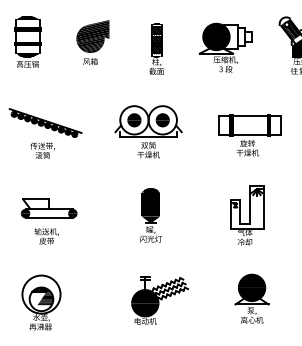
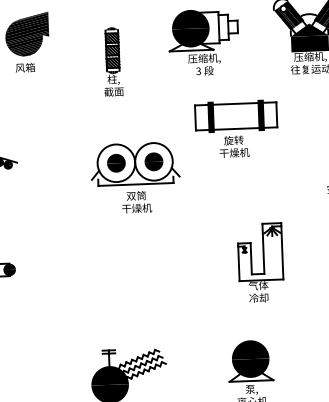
part: (156, 48) -> (112, 61), moved
part: (148, 131) -> (135, 177), moved
part: (249, 135) -> (235, 129), moved
part: (151, 215) -> (113, 268), removed
part: (247, 215) -> (260, 262), moved

